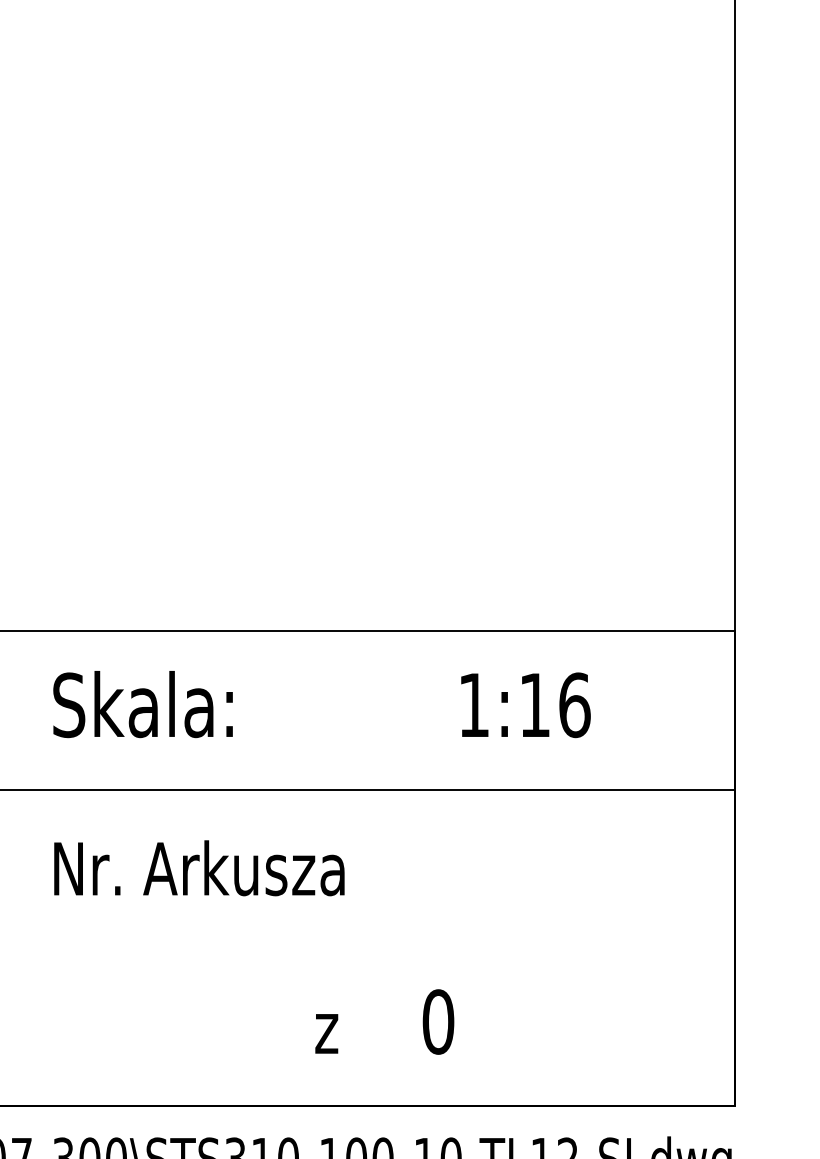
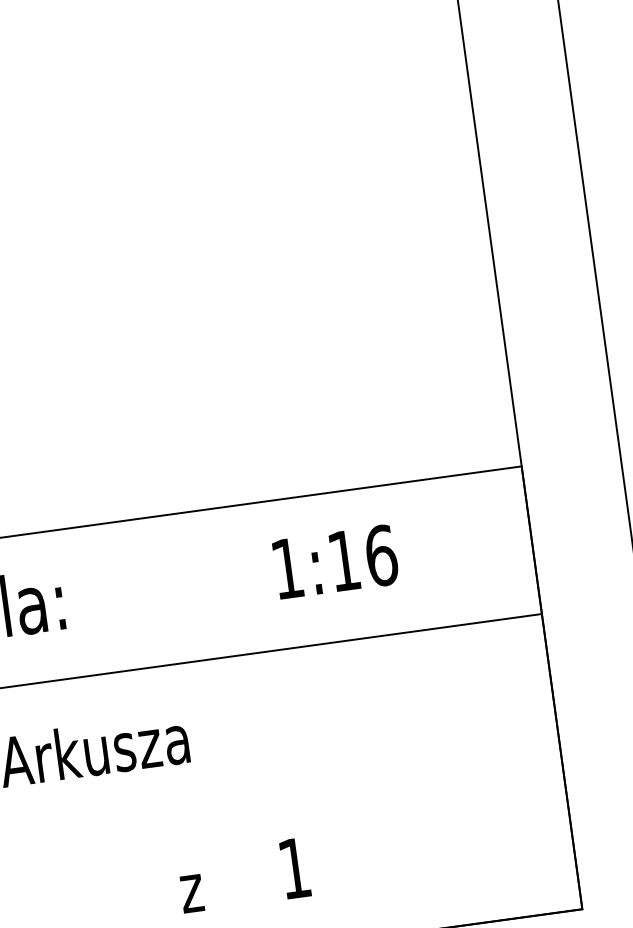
text: (438, 1021) -> (294, 867), 0 -> 1

